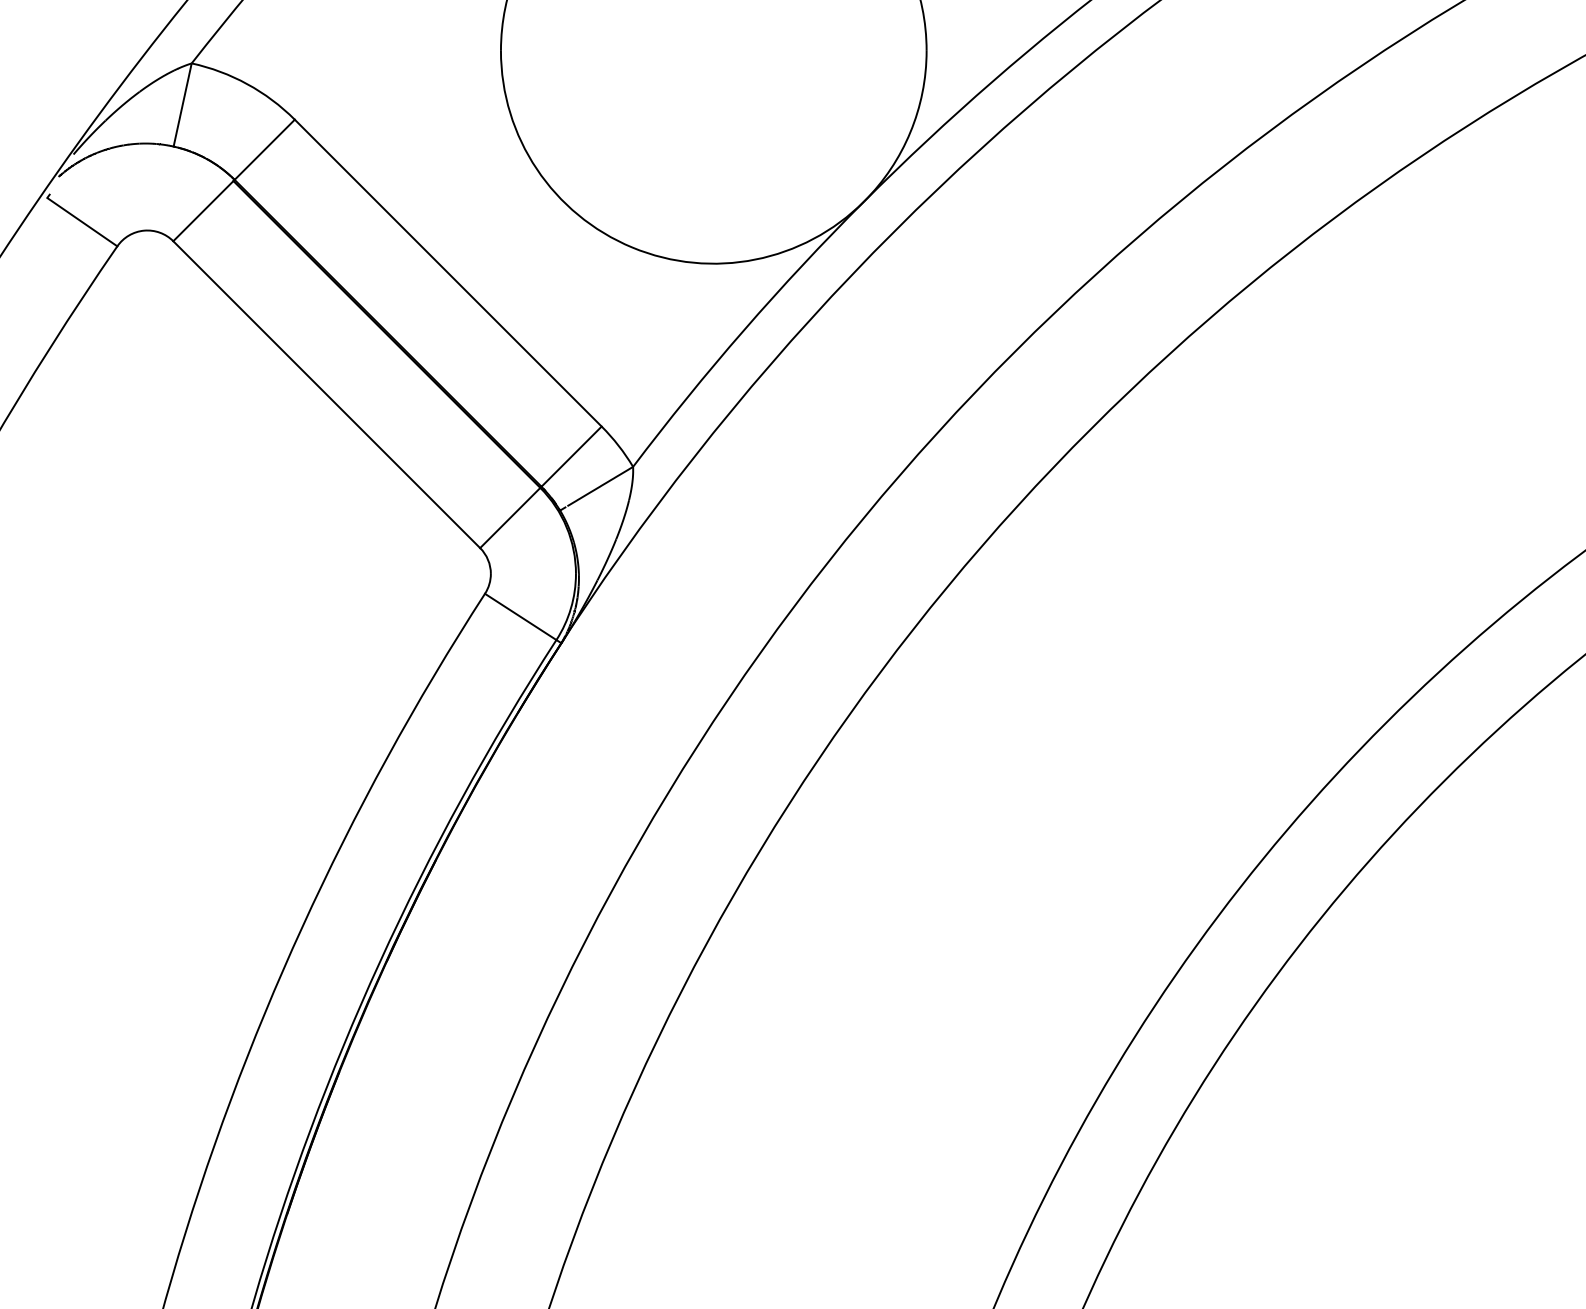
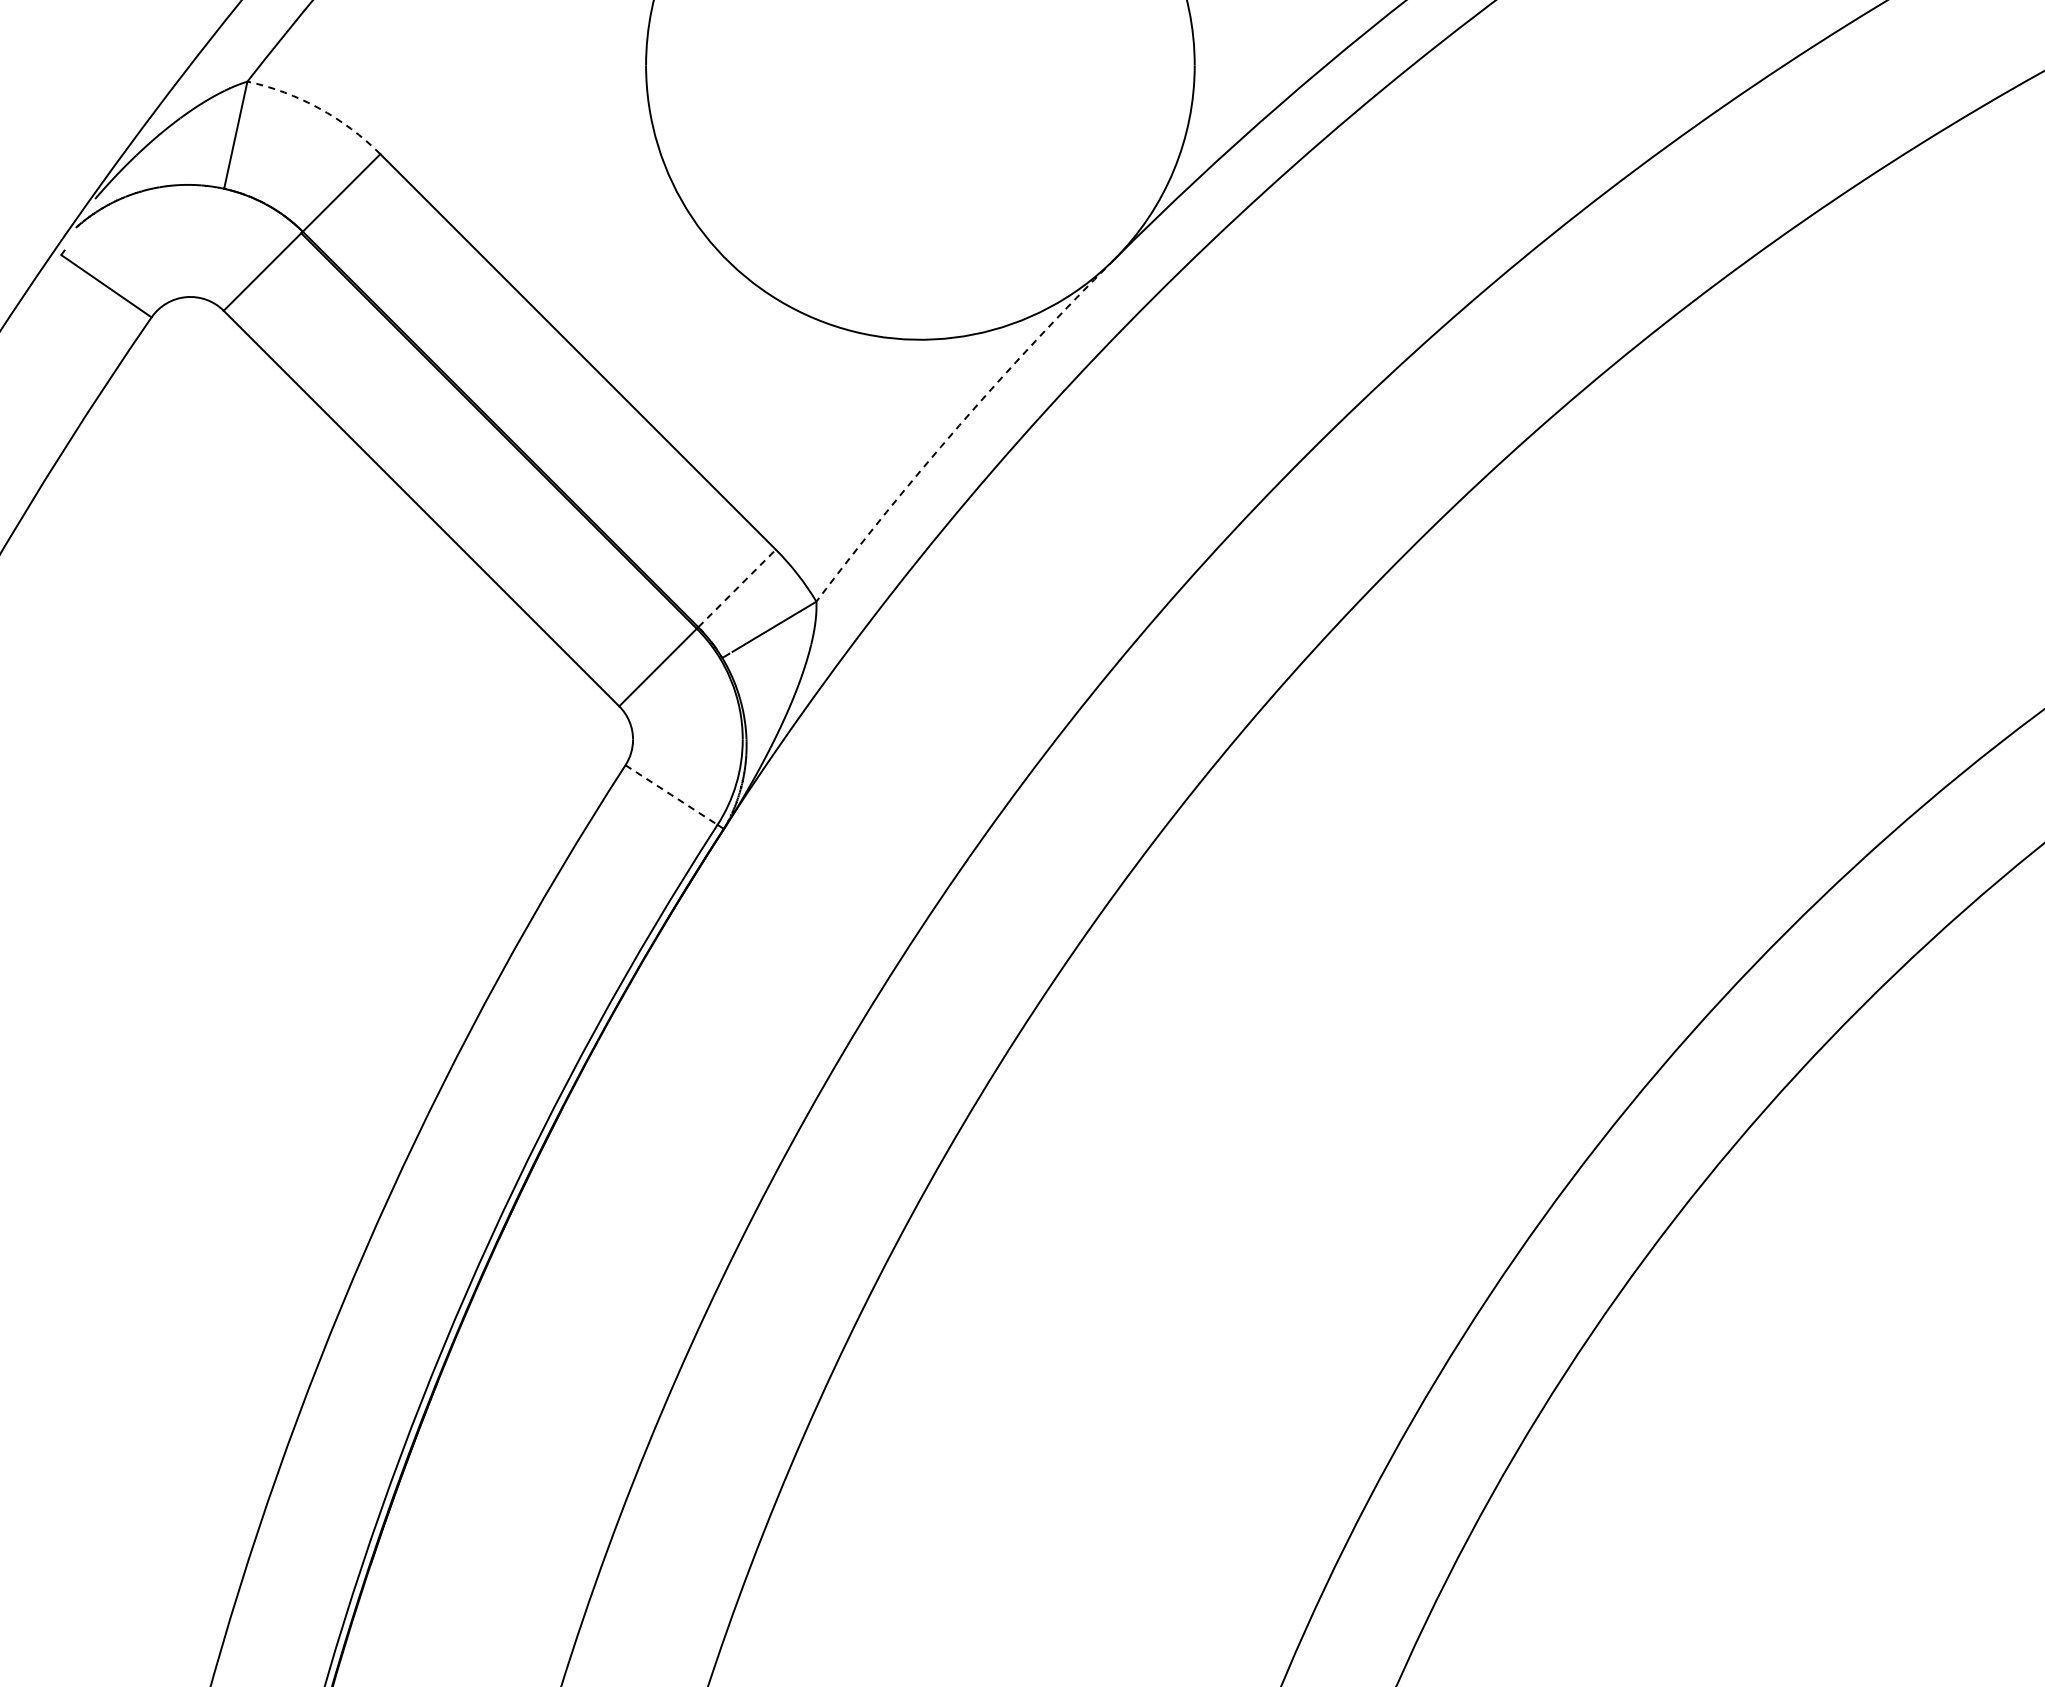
arc: (247, 84) -> (319, 108), solid -> dashed
arc: (744, 330) -> (959, 425), solid -> dashed
line: (571, 456) -> (737, 588), solid -> dashed
line: (520, 617) -> (671, 795), solid -> dashed

